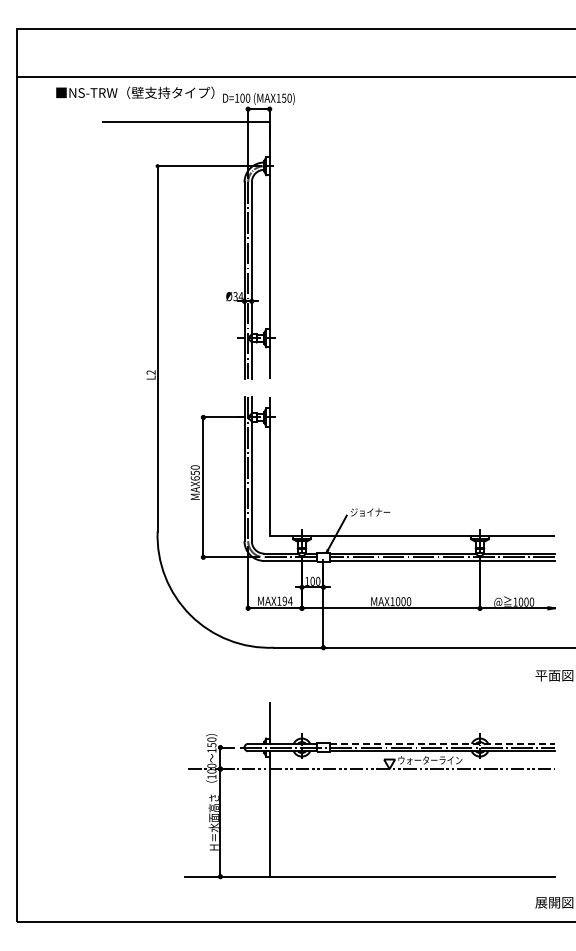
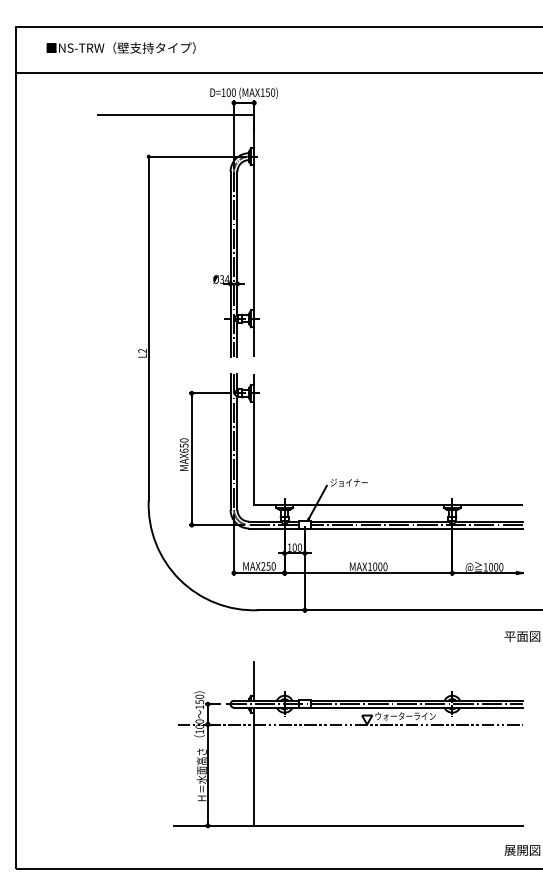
text: (135, 92) -> (121, 47), moved
text: (284, 600) -> (268, 565), MAX194 -> MAX250
line: (443, 743) -> (417, 700), dashed -> solid

